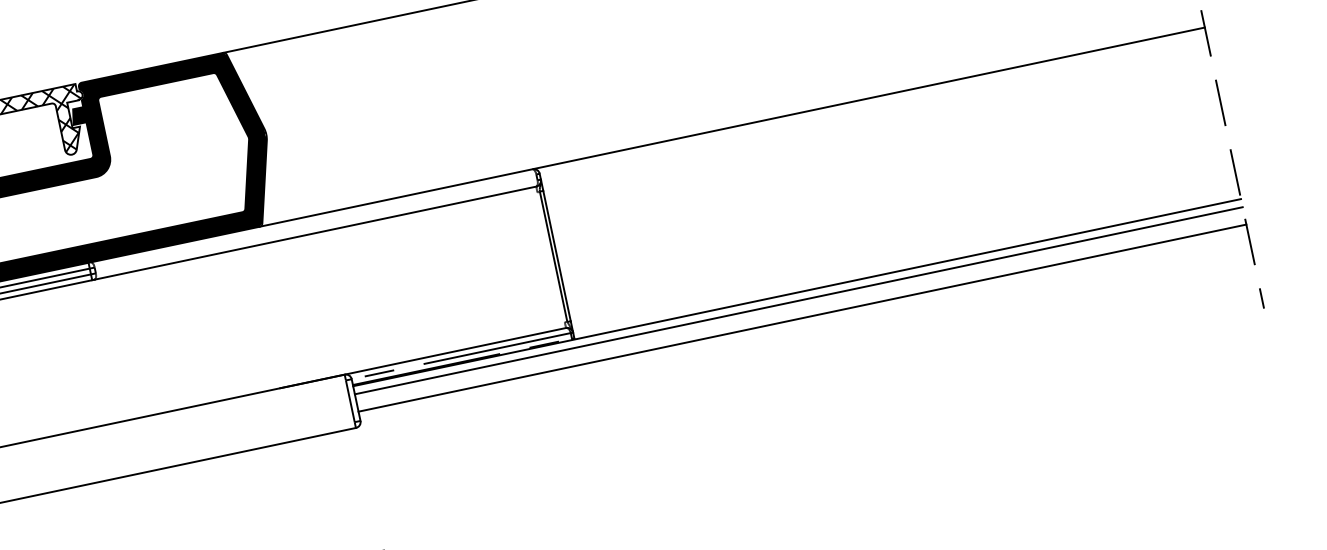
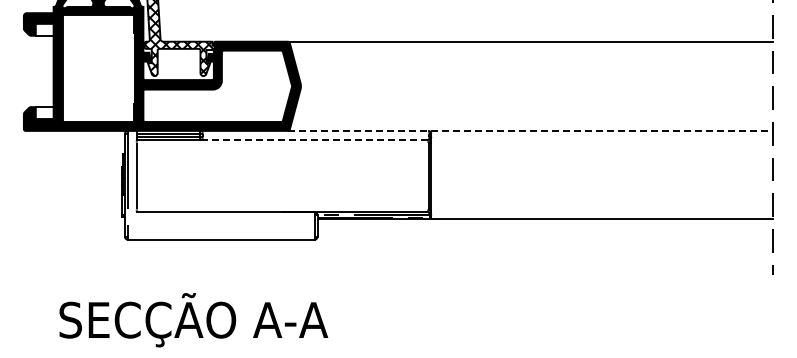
line: (731, 126) -> (530, 130), solid -> dashed
line: (314, 232) -> (314, 139), solid -> dashed
line: (799, 301) -> (545, 223), removed
line: (802, 319) -> (545, 232), removed

